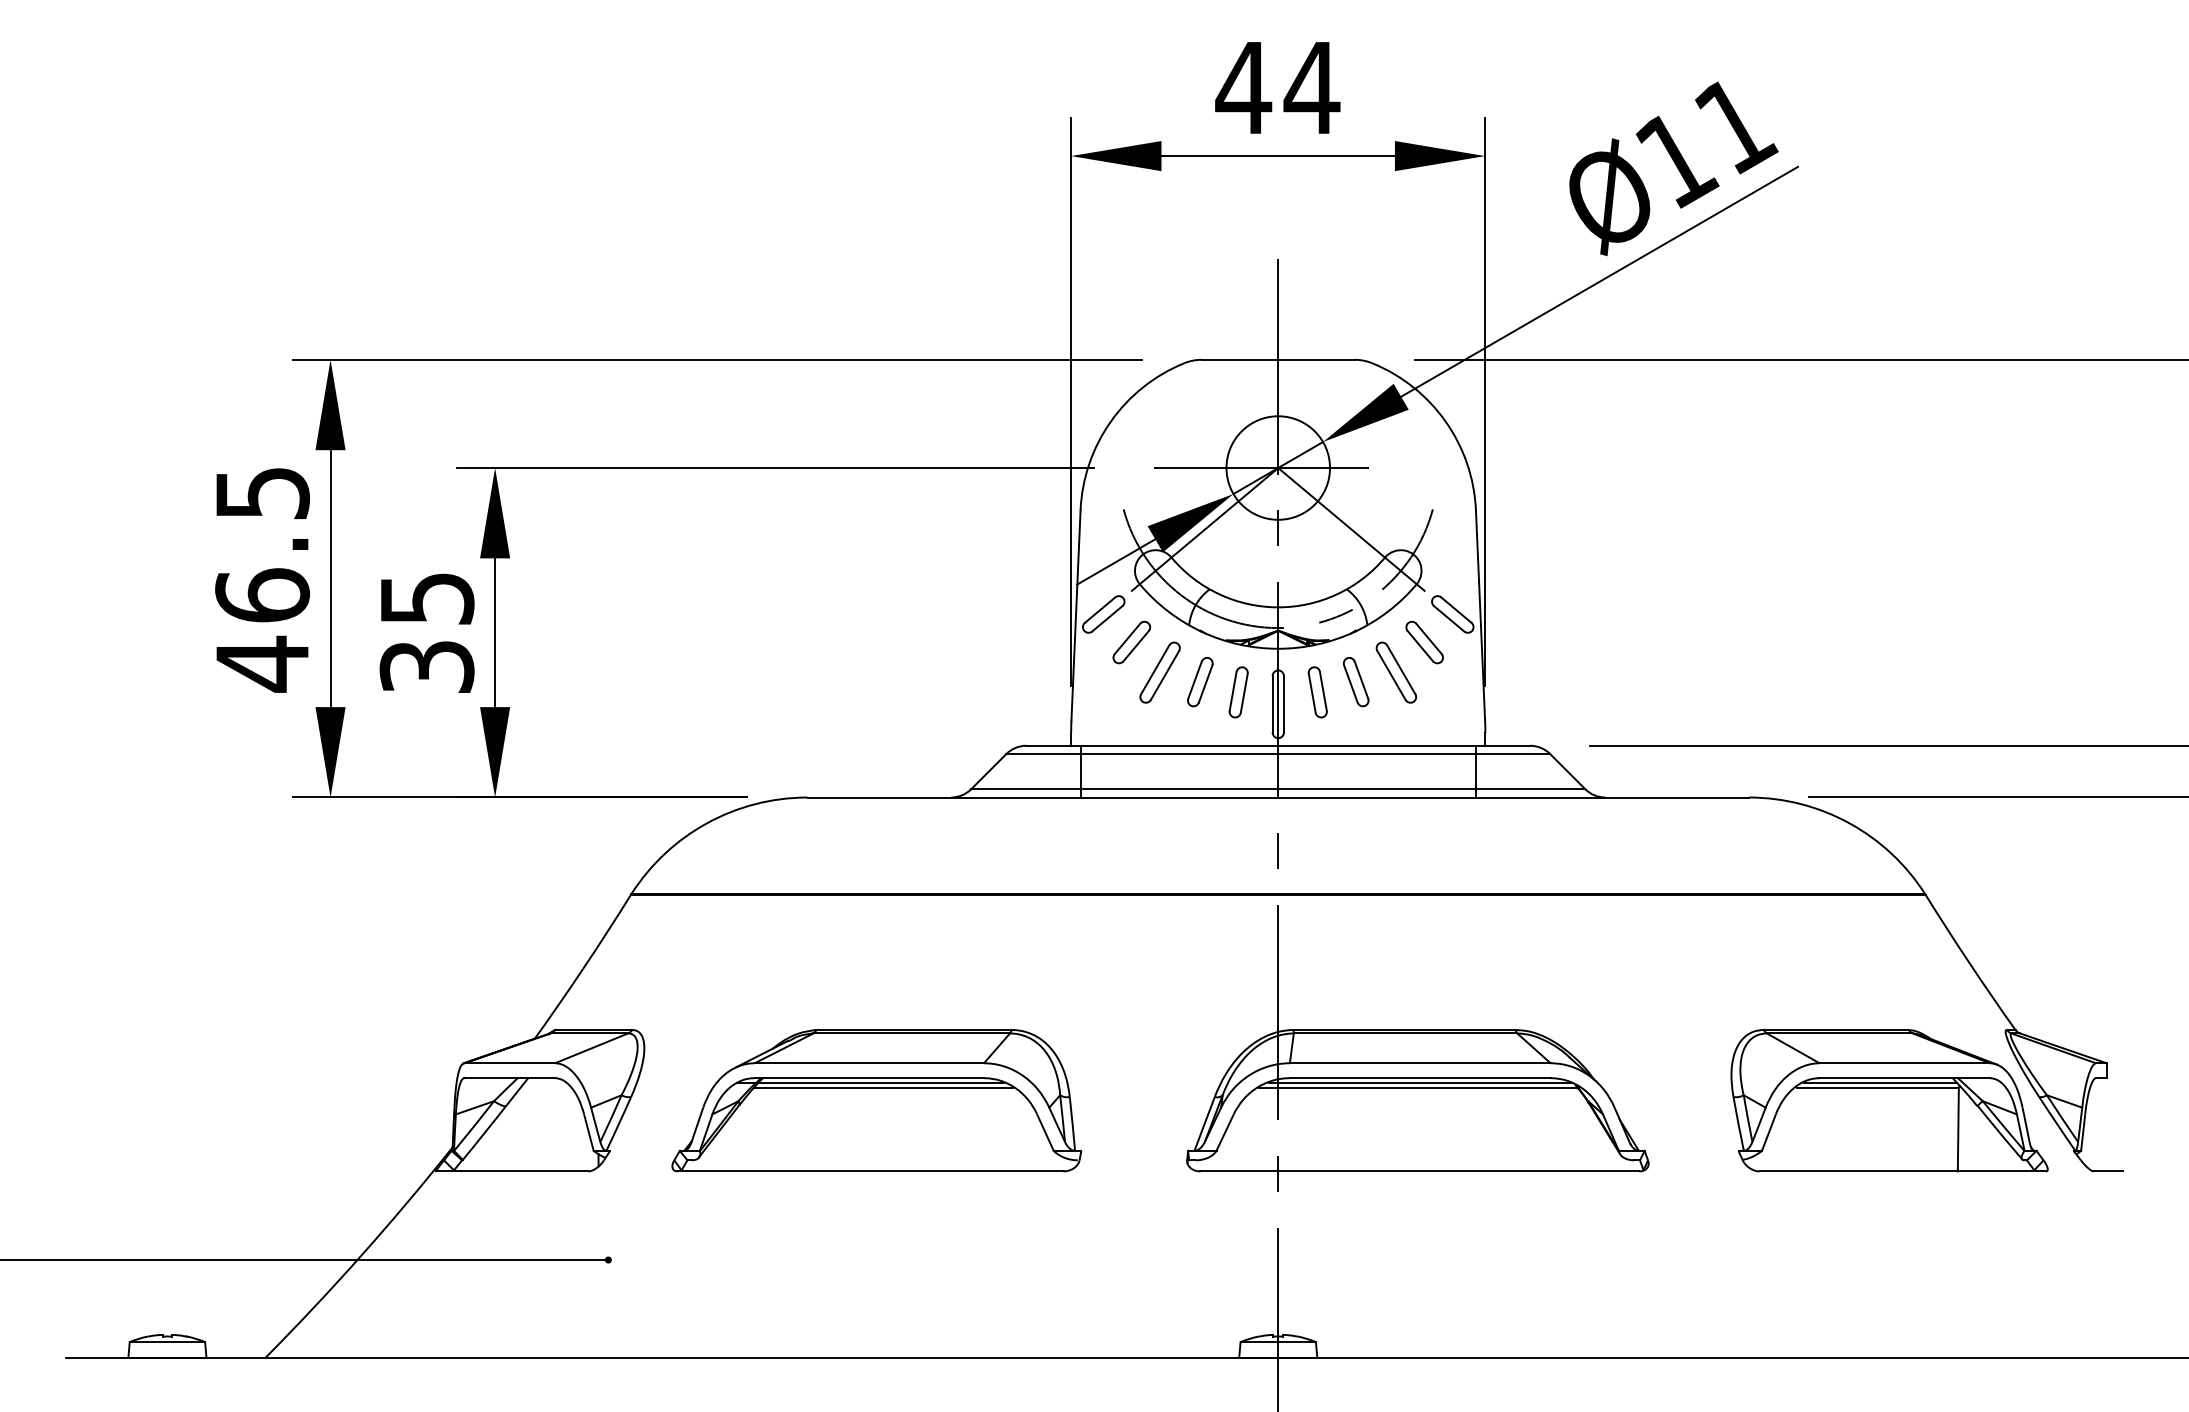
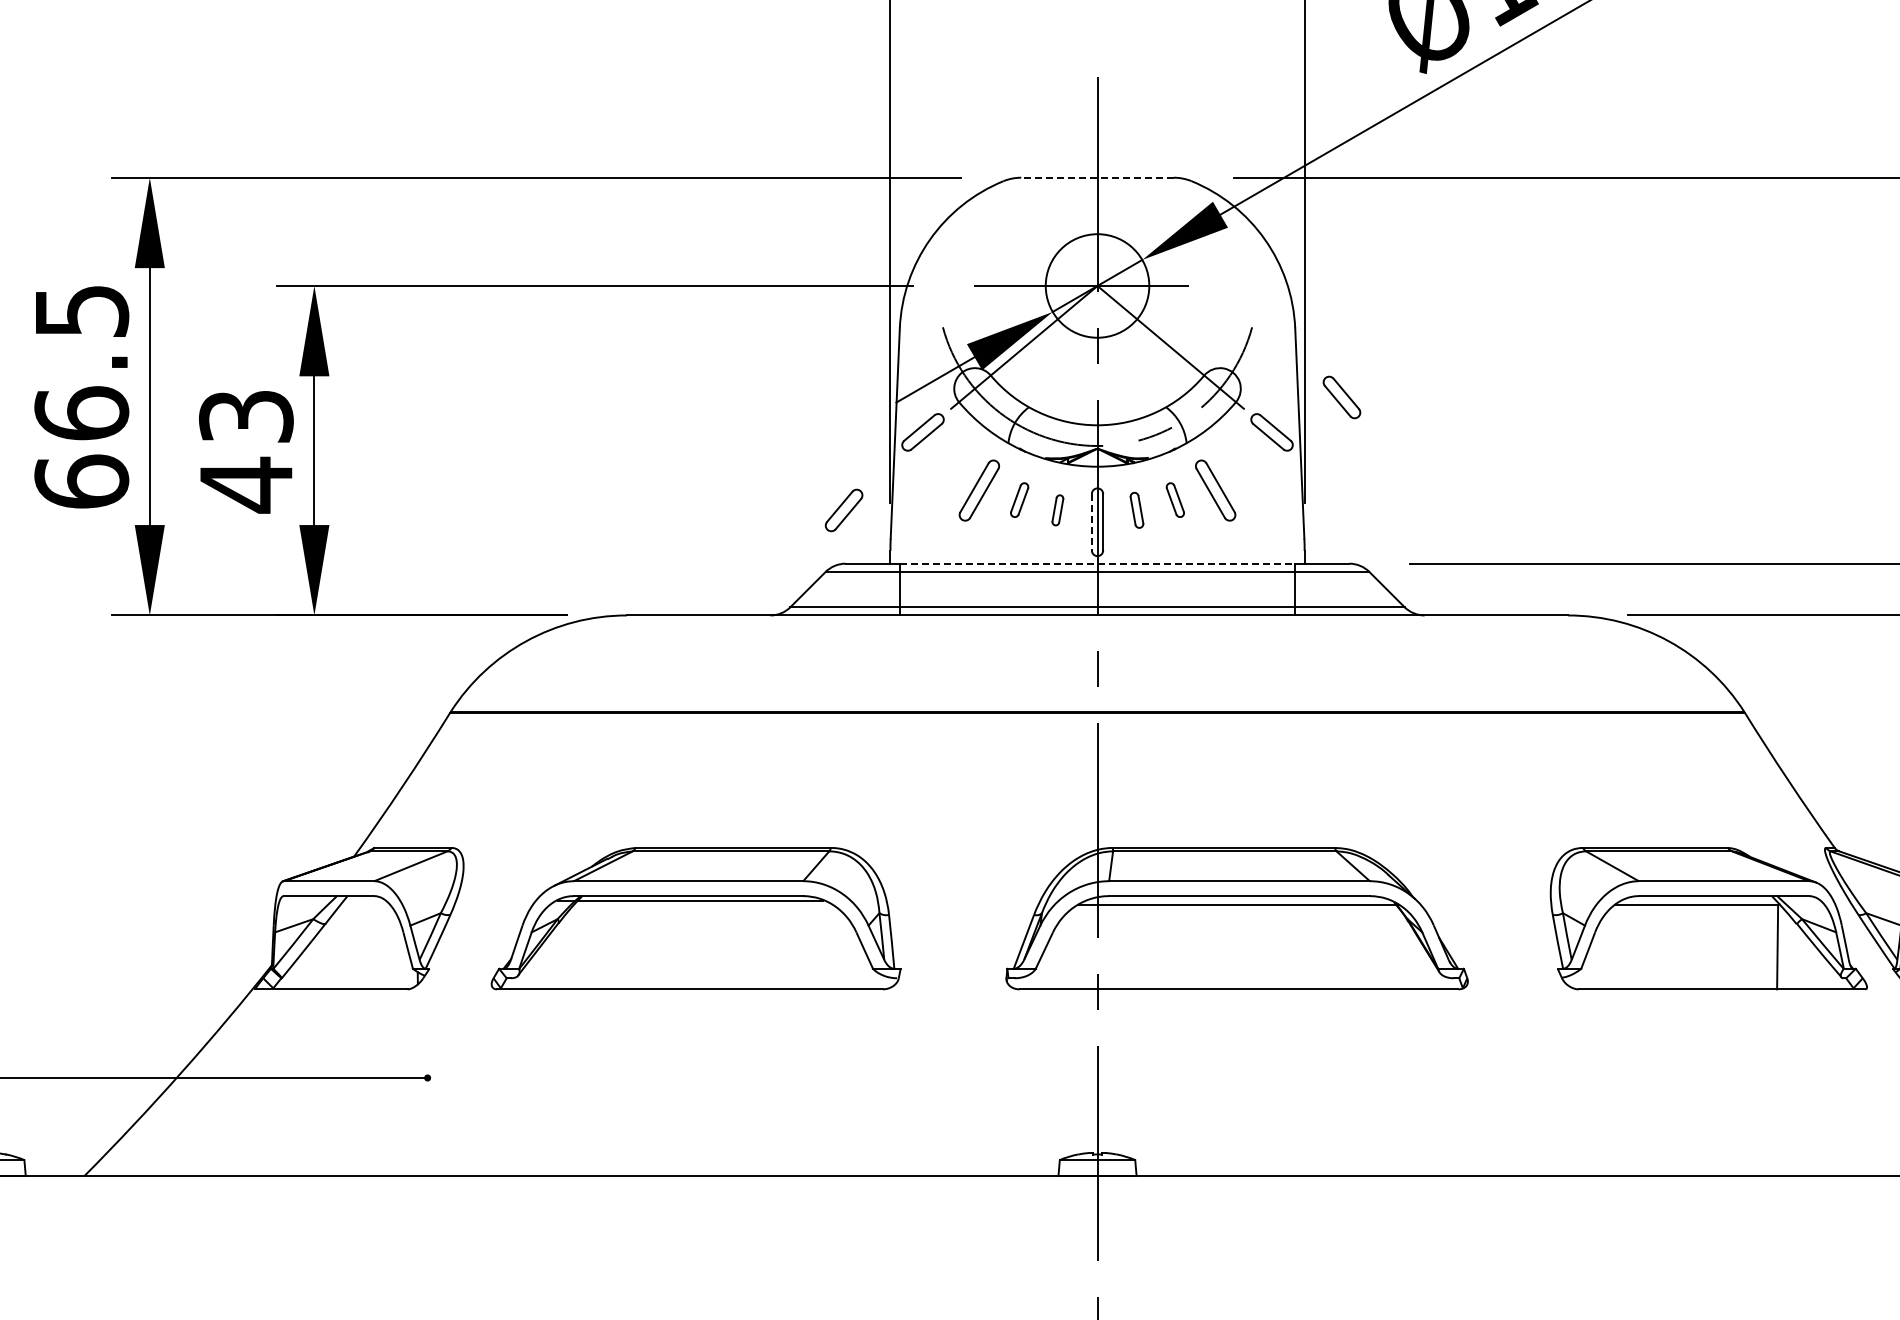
line: (1277, 359) -> (1096, 177), solid -> dashed
text: (426, 634) -> (245, 452), 35 -> 43
part: (1131, 642) -> (843, 510), moved
part: (1424, 642) -> (1341, 397), moved
text: (262, 663) -> (81, 481), 46.5 -> 66.5
part: (1200, 682) -> (1019, 500), size x0.7
part: (1355, 682) -> (1174, 500), size x0.7
part: (1238, 692) -> (1057, 510), size x0.6
part: (1317, 692) -> (1136, 510), size x0.7
line: (1272, 704) -> (1091, 522), solid -> dashed
line: (1278, 745) -> (1097, 563), solid -> dashed
line: (1420, 1082) -> (1239, 900), removed
line: (1879, 1082) -> (1698, 900), removed
line: (882, 1087) -> (701, 905), removed

